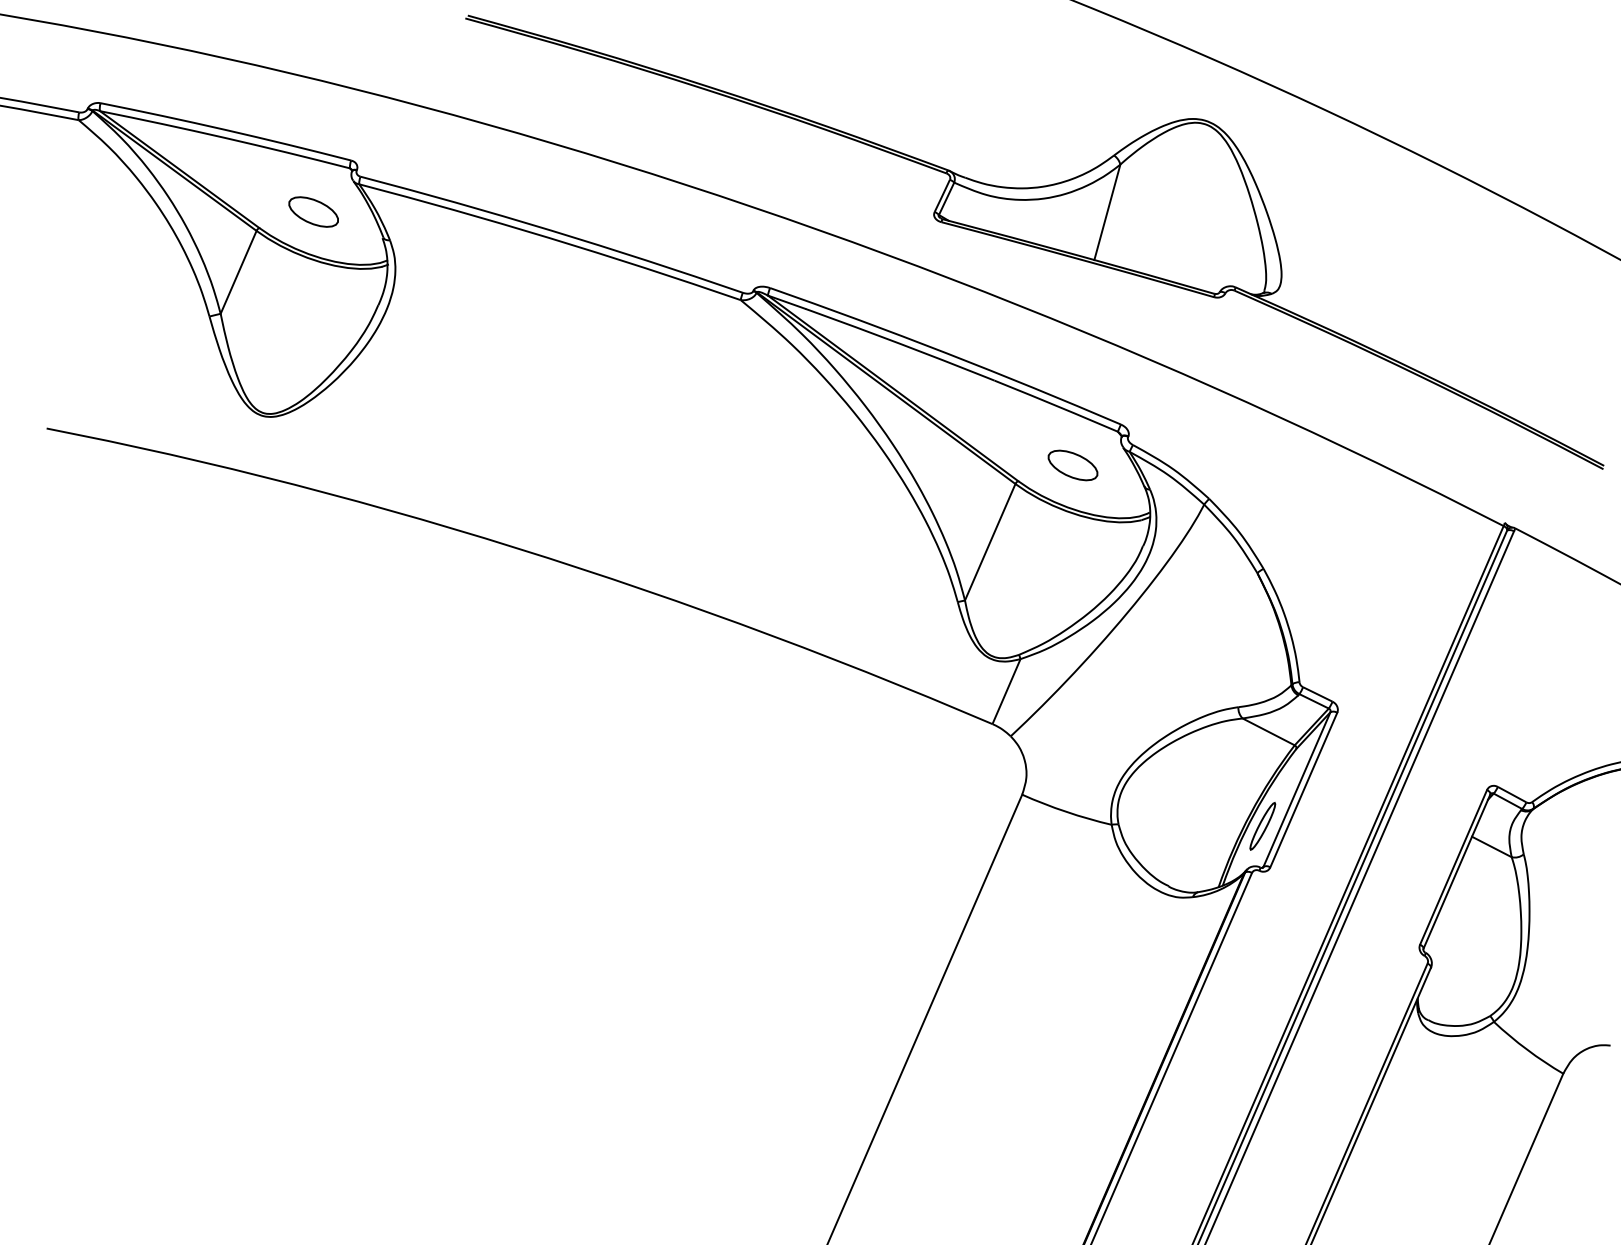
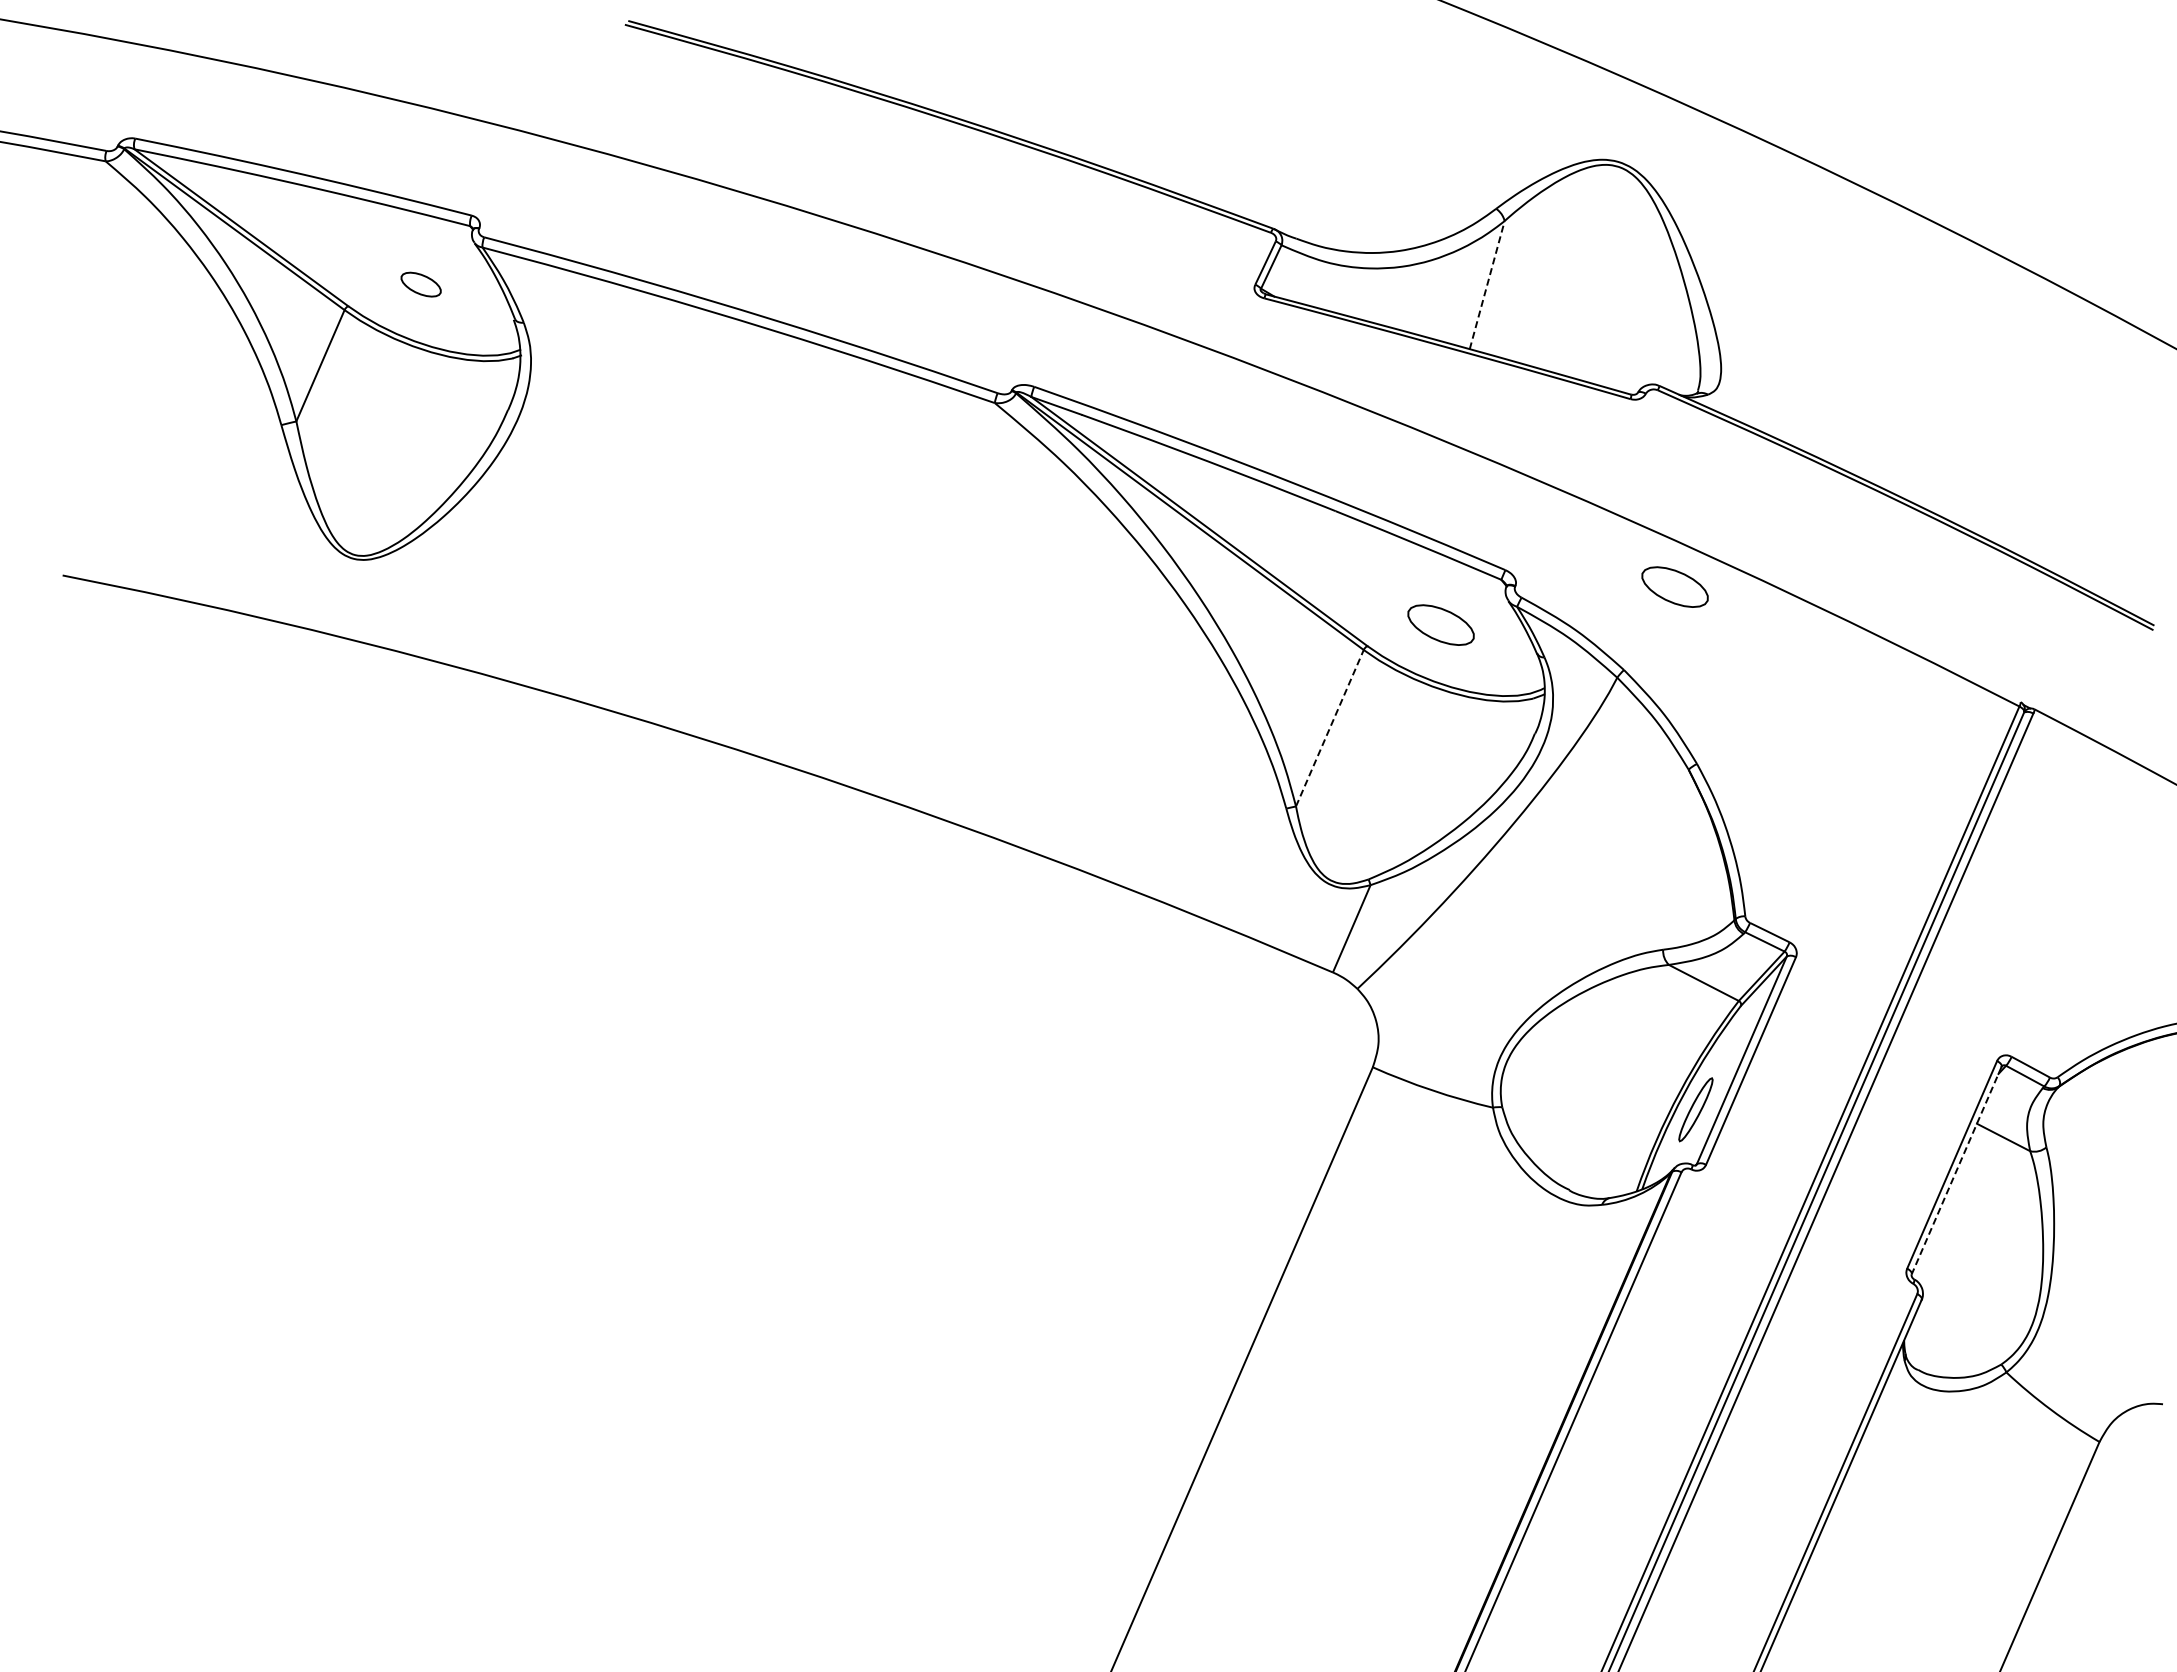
part: (313, 211) -> (420, 284), size x0.6
line: (1107, 211) -> (1487, 284), solid -> dashed
part: (1246, 436) -> (1674, 586), added
line: (990, 541) -> (1330, 727), solid -> dashed
line: (1456, 871) -> (1956, 1170), solid -> dashed

